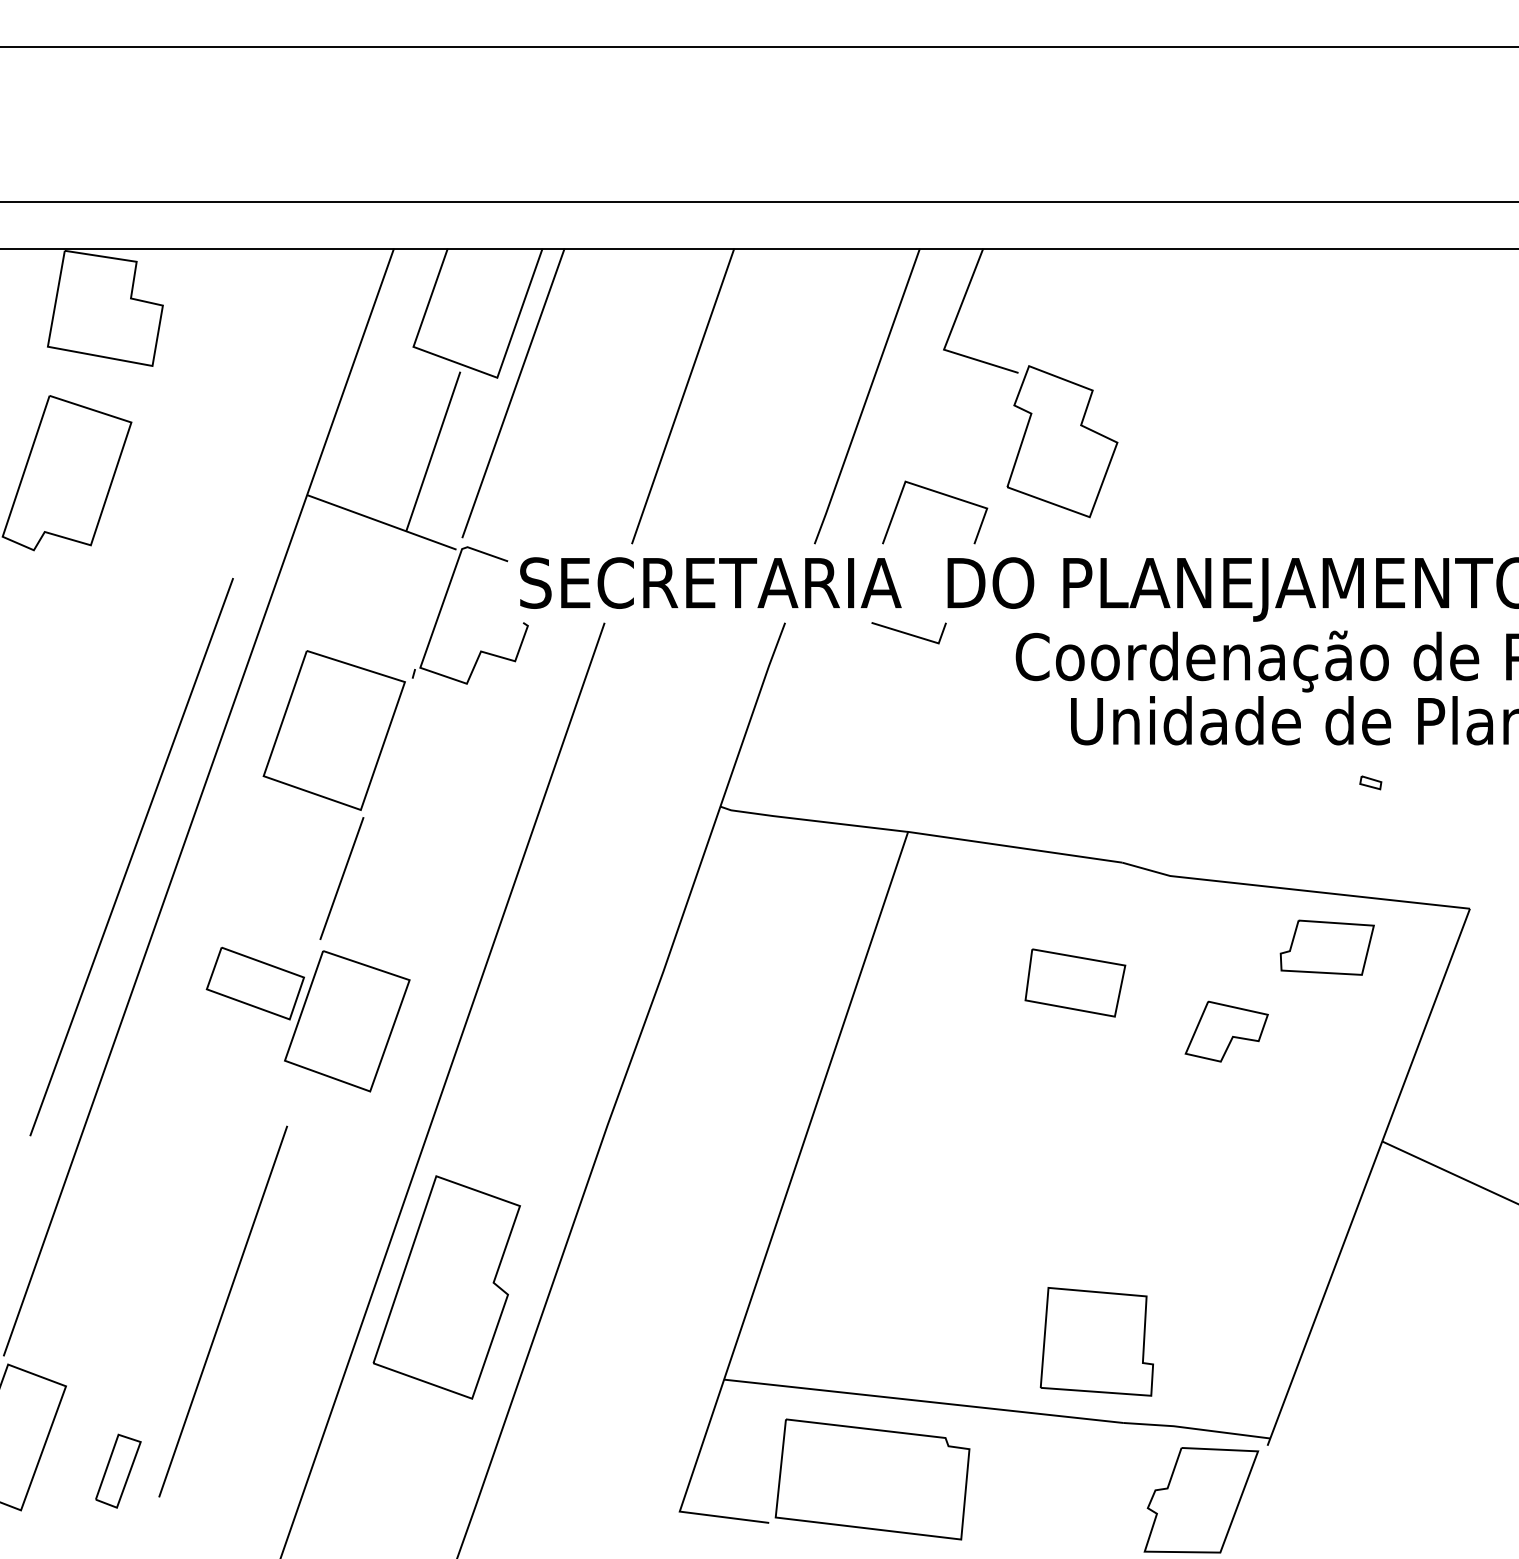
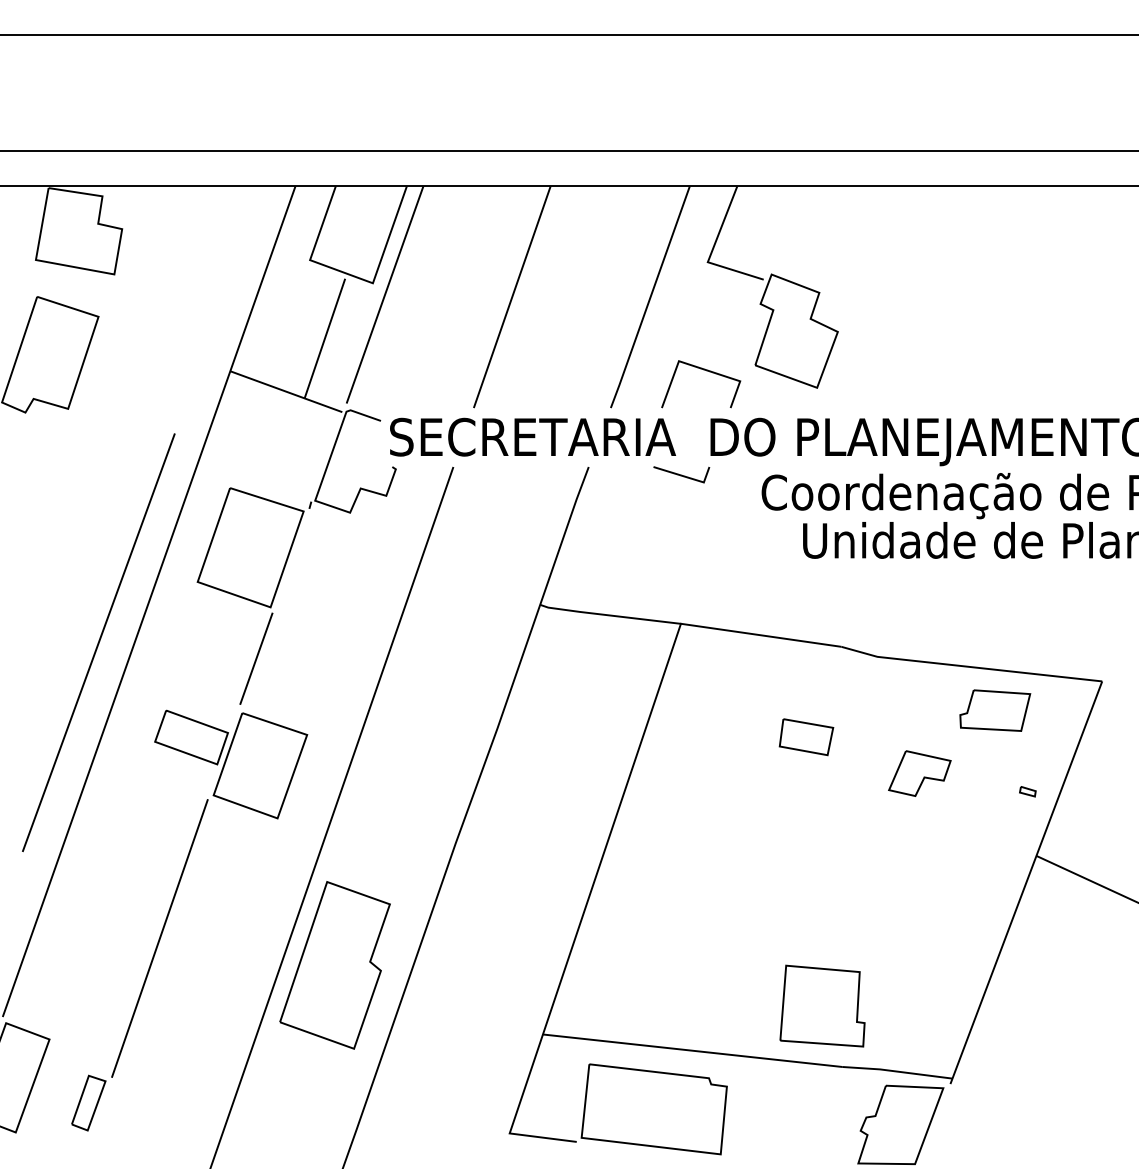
part: (1370, 782) -> (1027, 791), moved
part: (1075, 983) -> (806, 737), size x0.71
line: (223, 1311) -> (160, 938), moved

